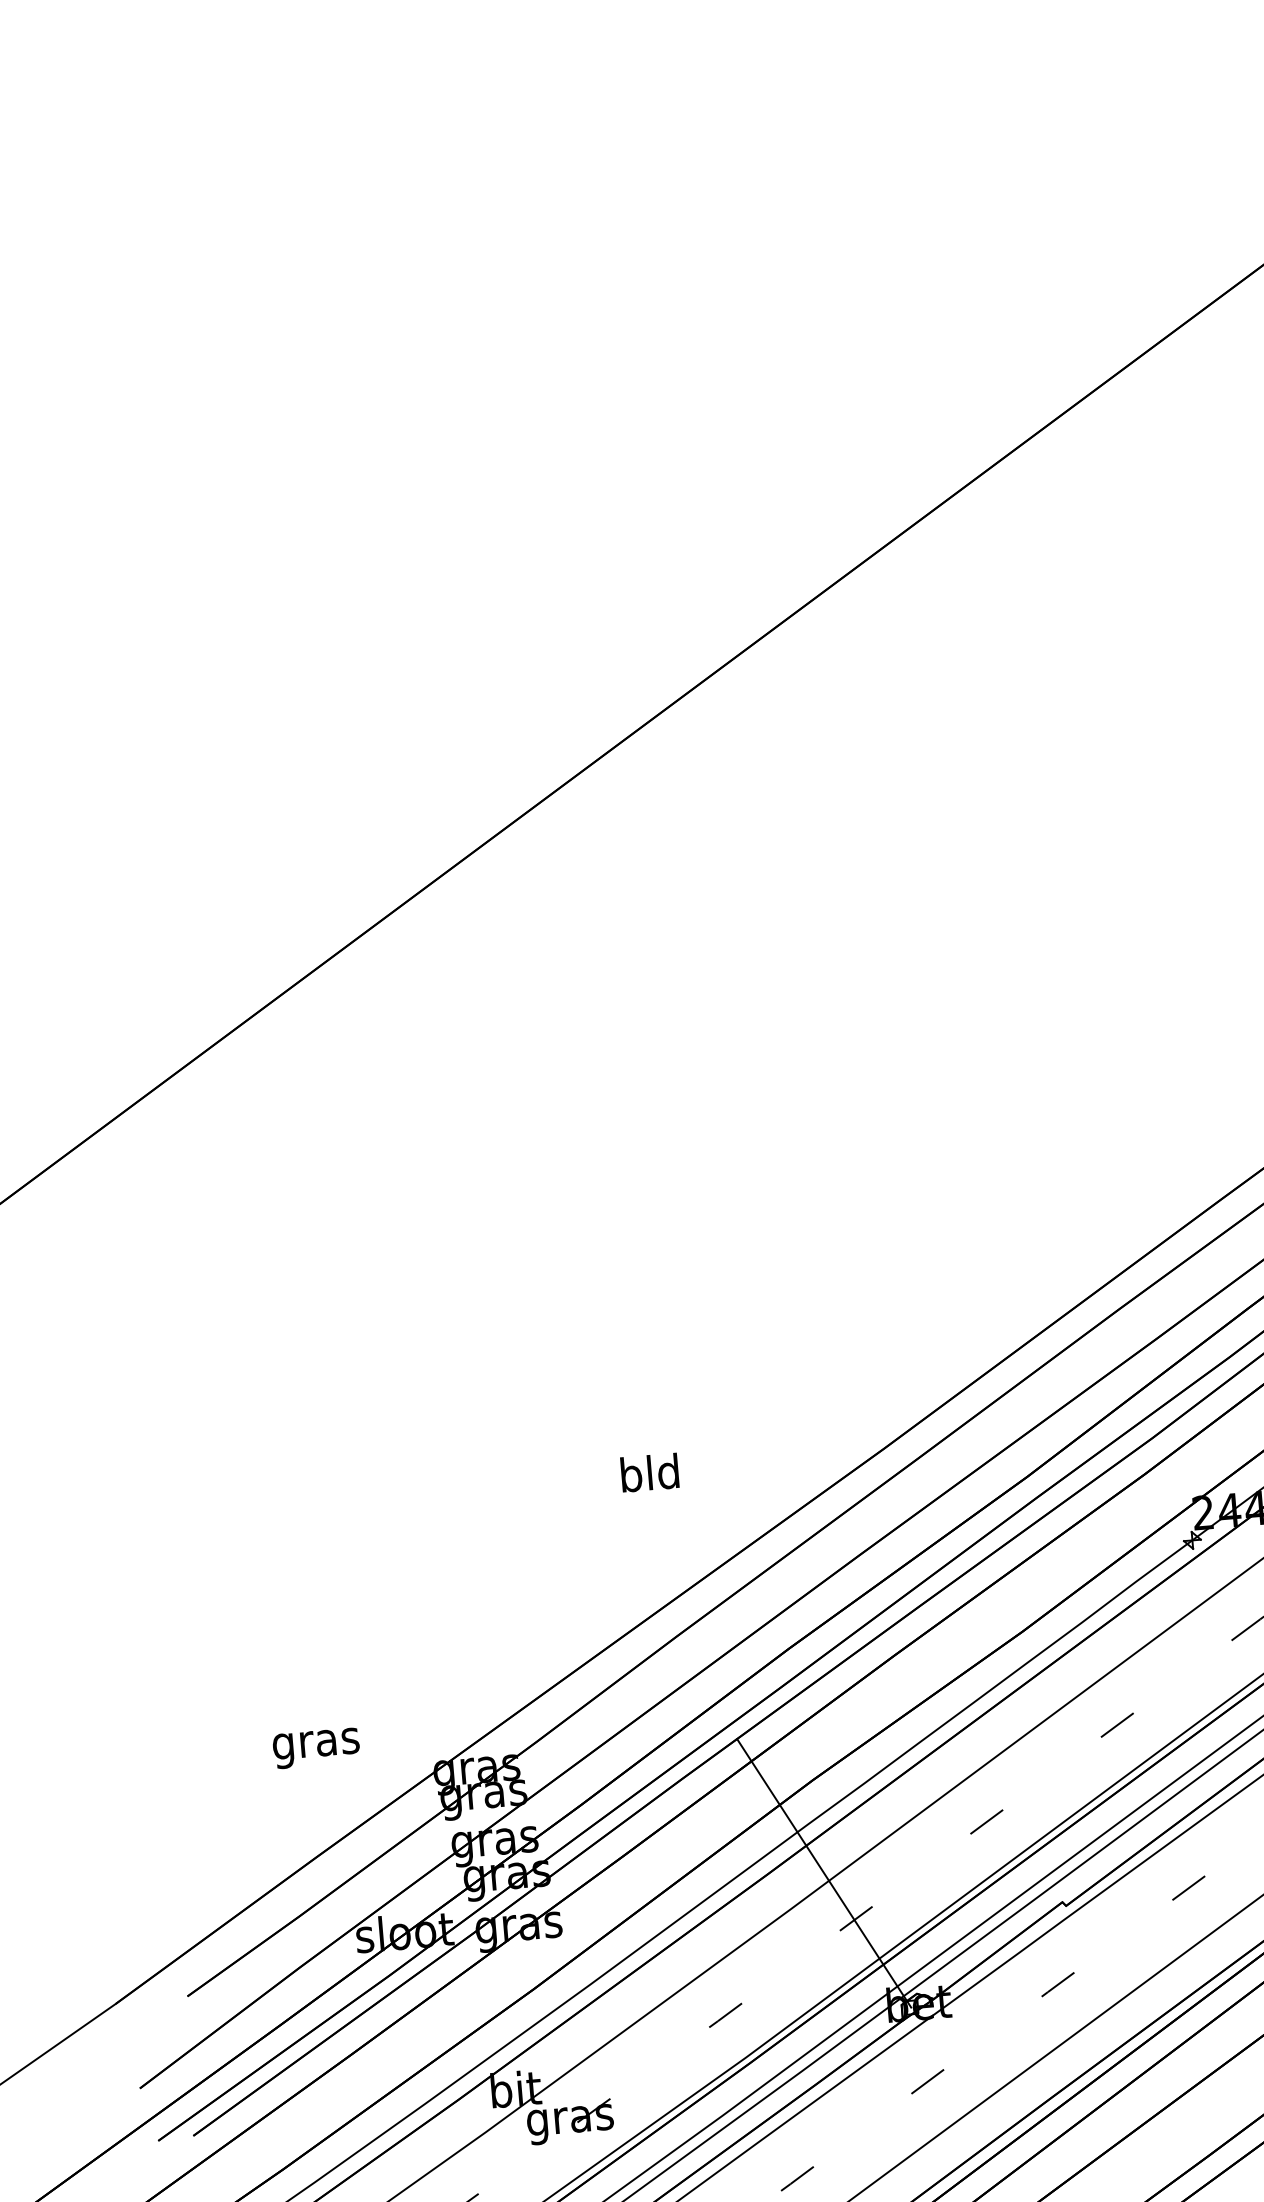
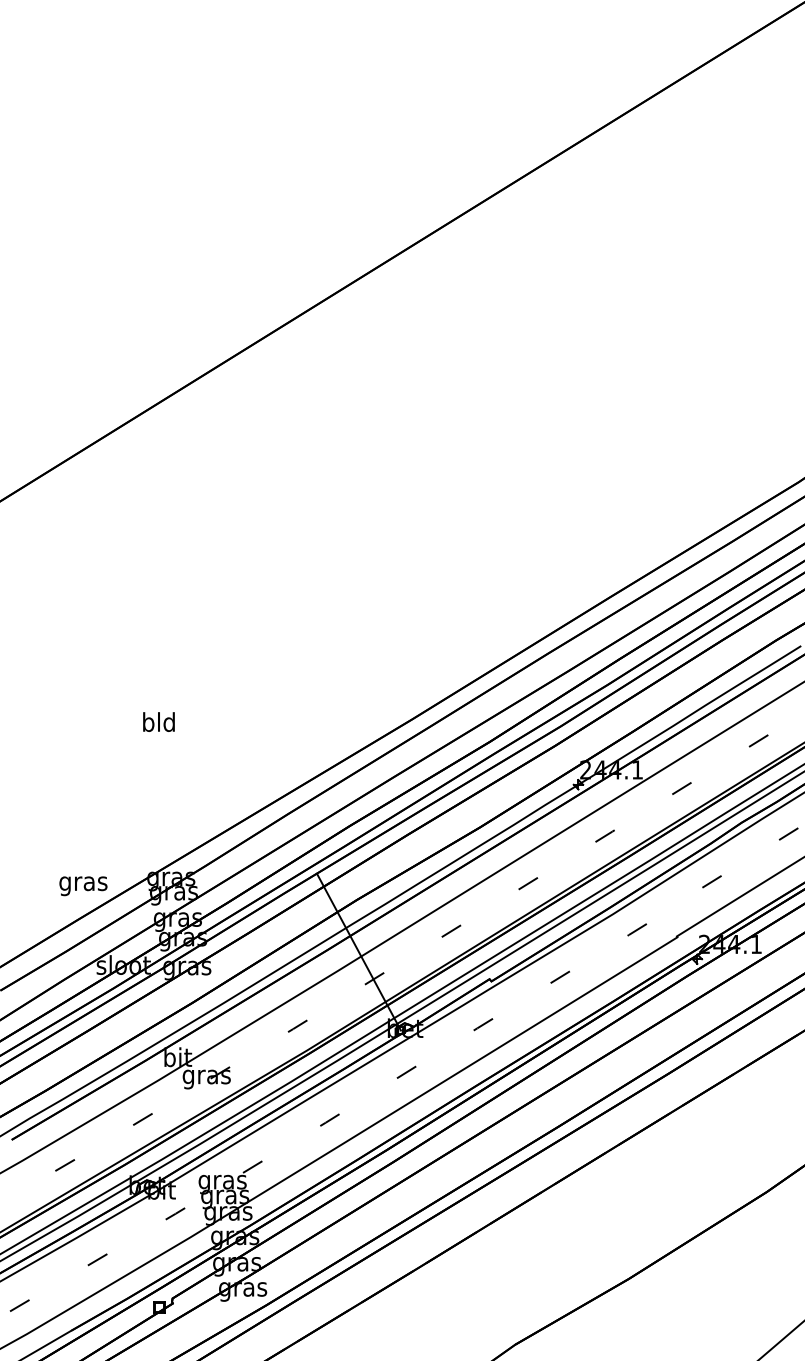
text: (648, 1471) -> (158, 721), moved
text: (316, 1748) -> (83, 886), moved

